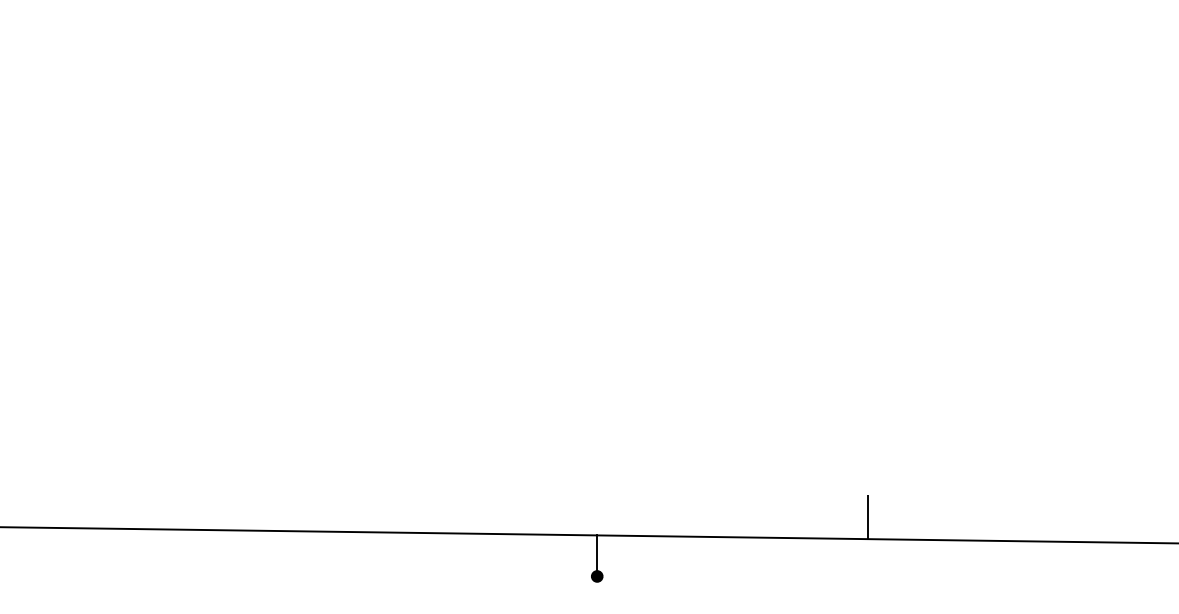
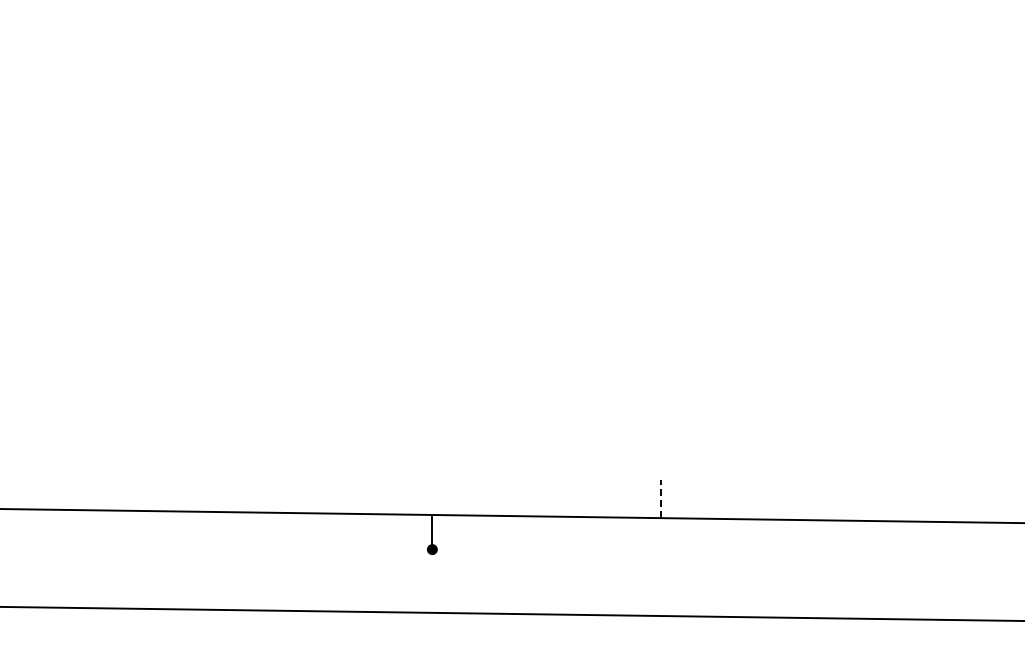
line: (867, 517) -> (660, 499), solid -> dashed

